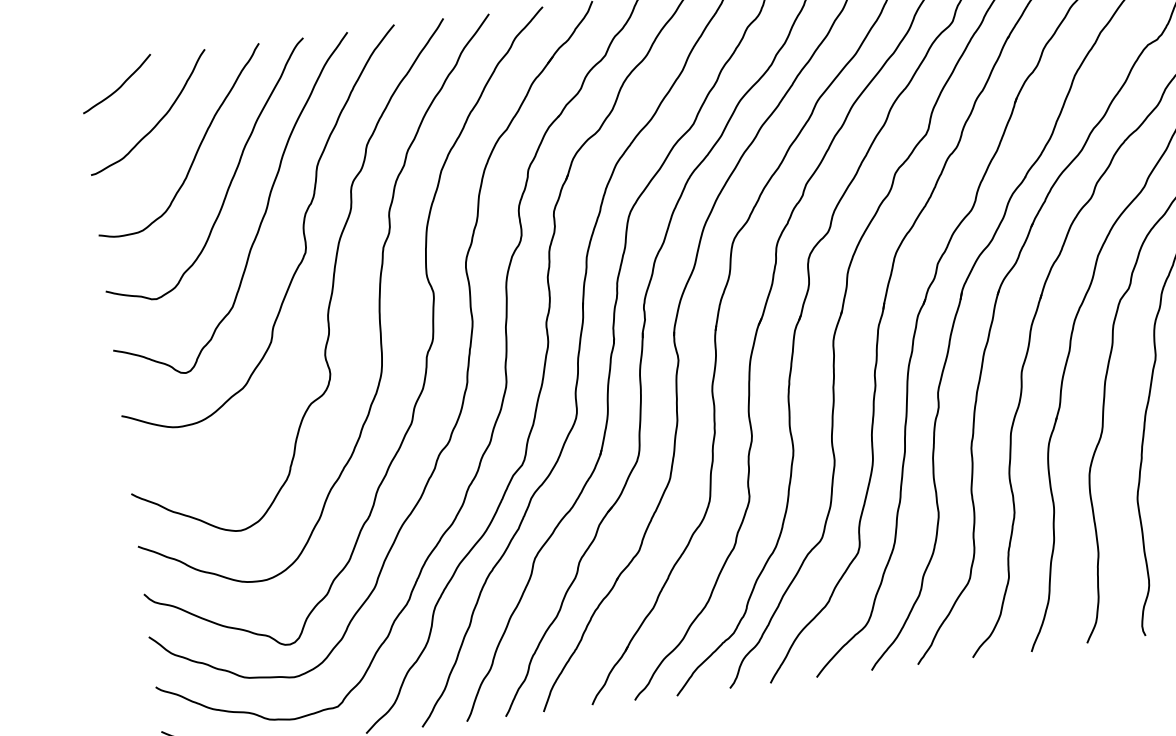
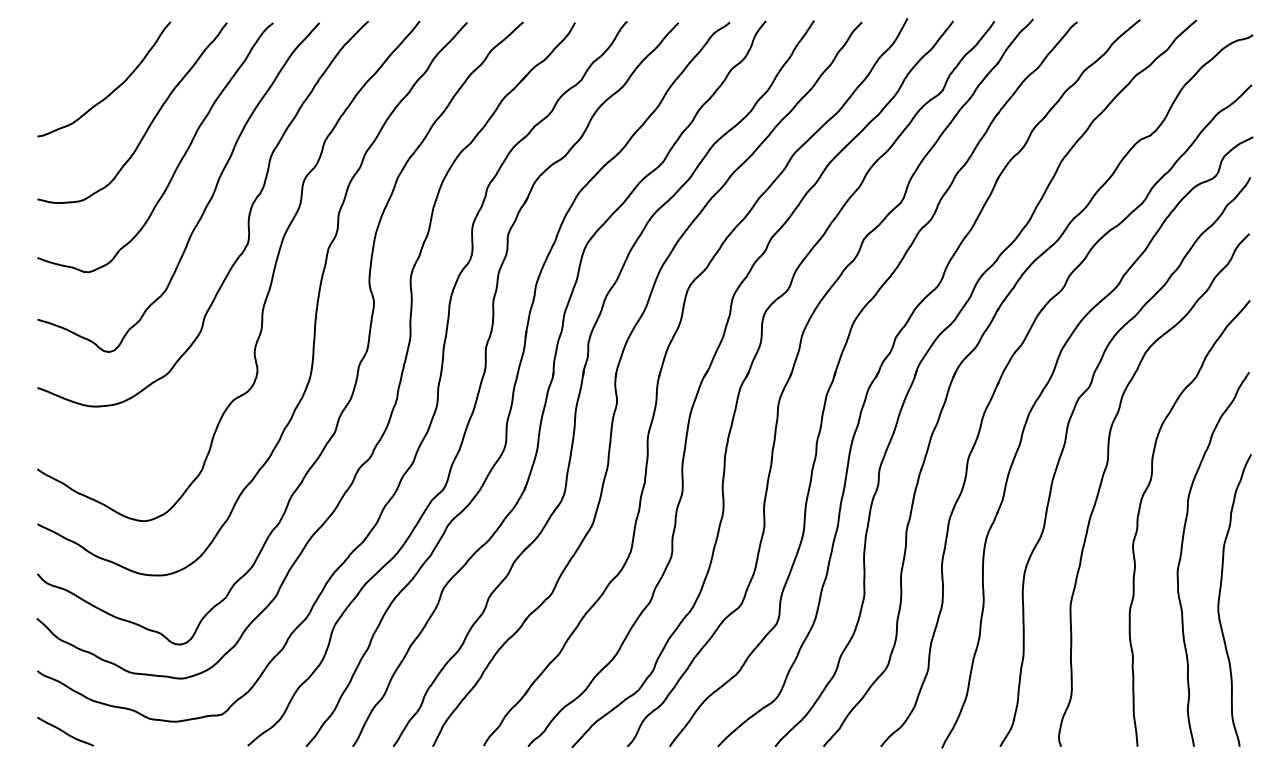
curve: (118, 87) -> (77, 49), removed

